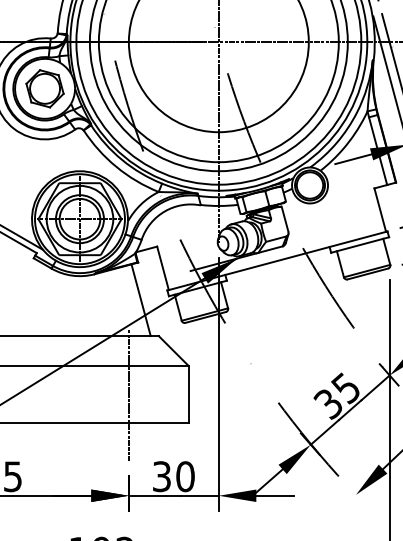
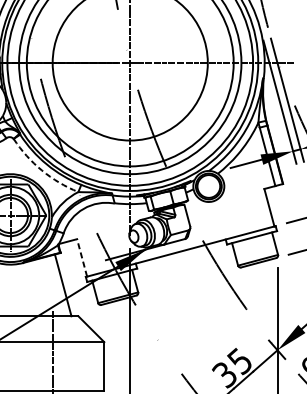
arc: (116, 166) -> (42, 170), solid -> dashed
line: (162, 267) -> (81, 257), solid -> dashed

